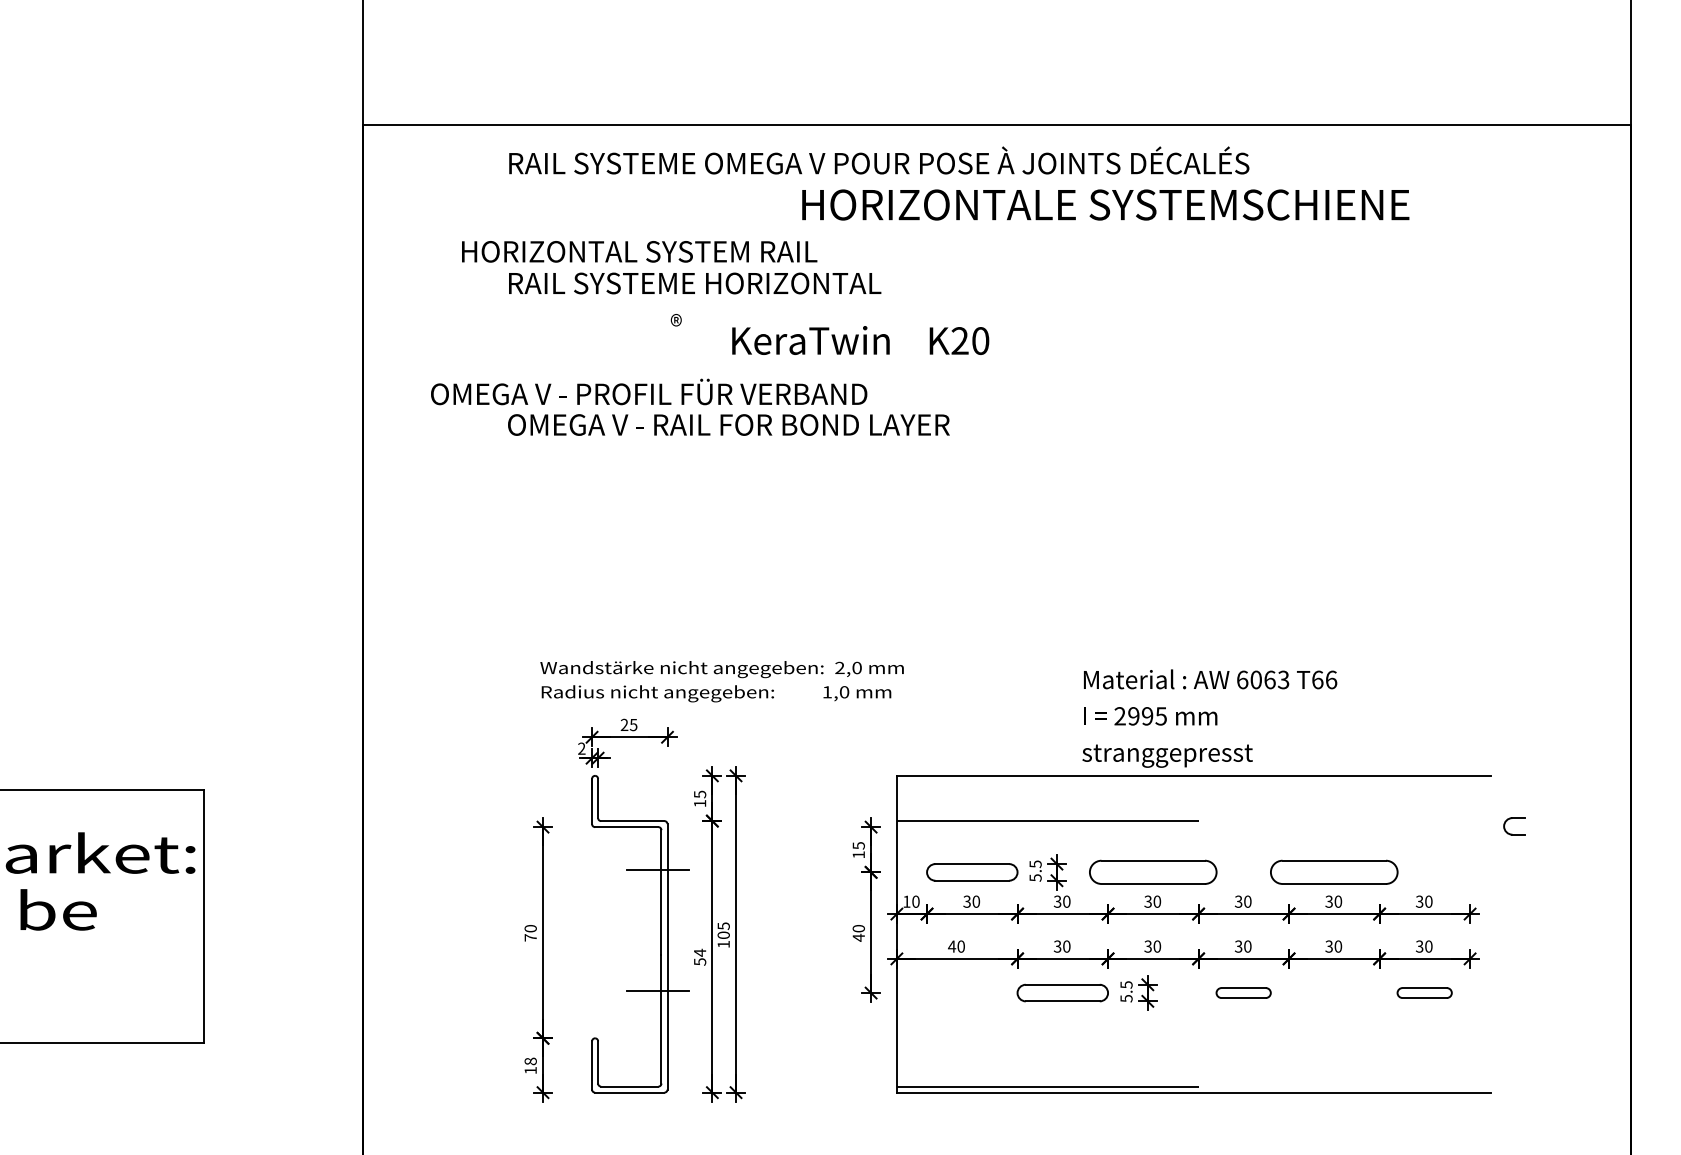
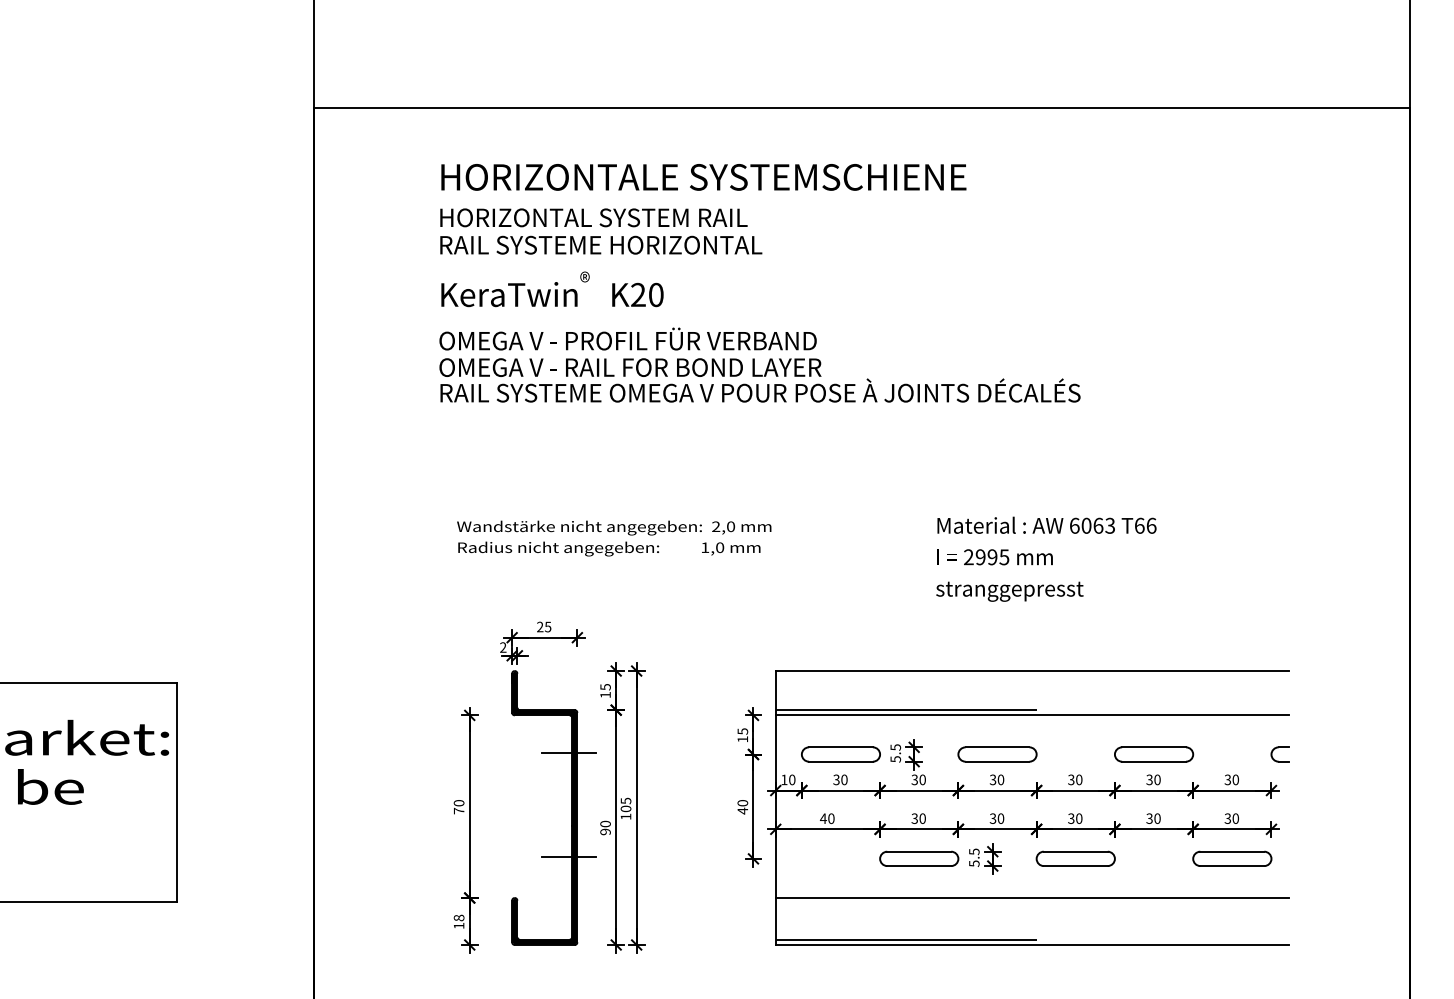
text: (879, 160) -> (760, 390), moved
text: (1105, 204) -> (703, 176), moved
text: (639, 251) -> (593, 217), moved
text: (860, 340) -> (552, 294), moved
text: (649, 391) -> (628, 338), moved
text: (721, 681) -> (613, 538), moved
text: (1209, 718) -> (1046, 559), moved
line: (1193, 827) -> (1032, 715), added
part: (1512, 833) -> (1278, 760), moved
part: (1153, 872) -> (997, 754), size x0.71
part: (1334, 872) -> (1154, 754), size x0.71
fill: (629, 933) -> (544, 807), added
text: (699, 956) -> (605, 827), 54 -> 90
part: (1243, 992) -> (1075, 858), size x1.67
part: (1424, 992) -> (1232, 858), size x1.67
line: (1193, 1038) -> (1032, 898), added

